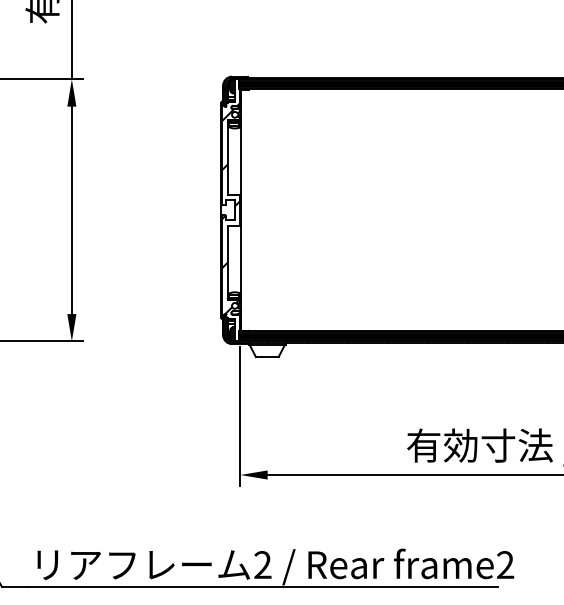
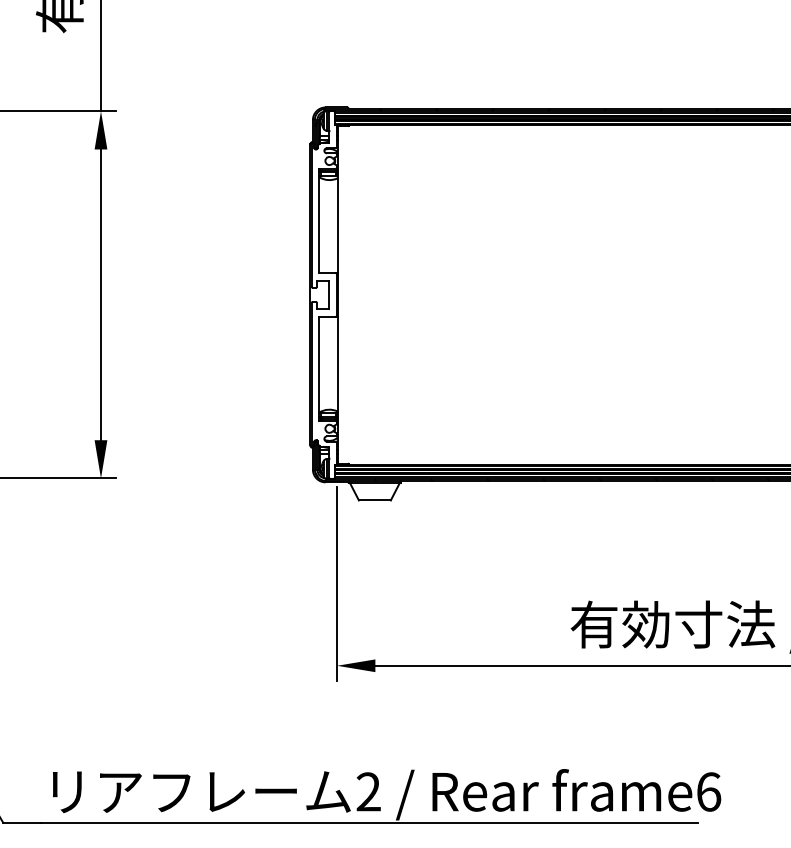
hatch: (231, 210) -> (324, 294), removed
text: (505, 564) -> (708, 791), frame2 -> frame6

